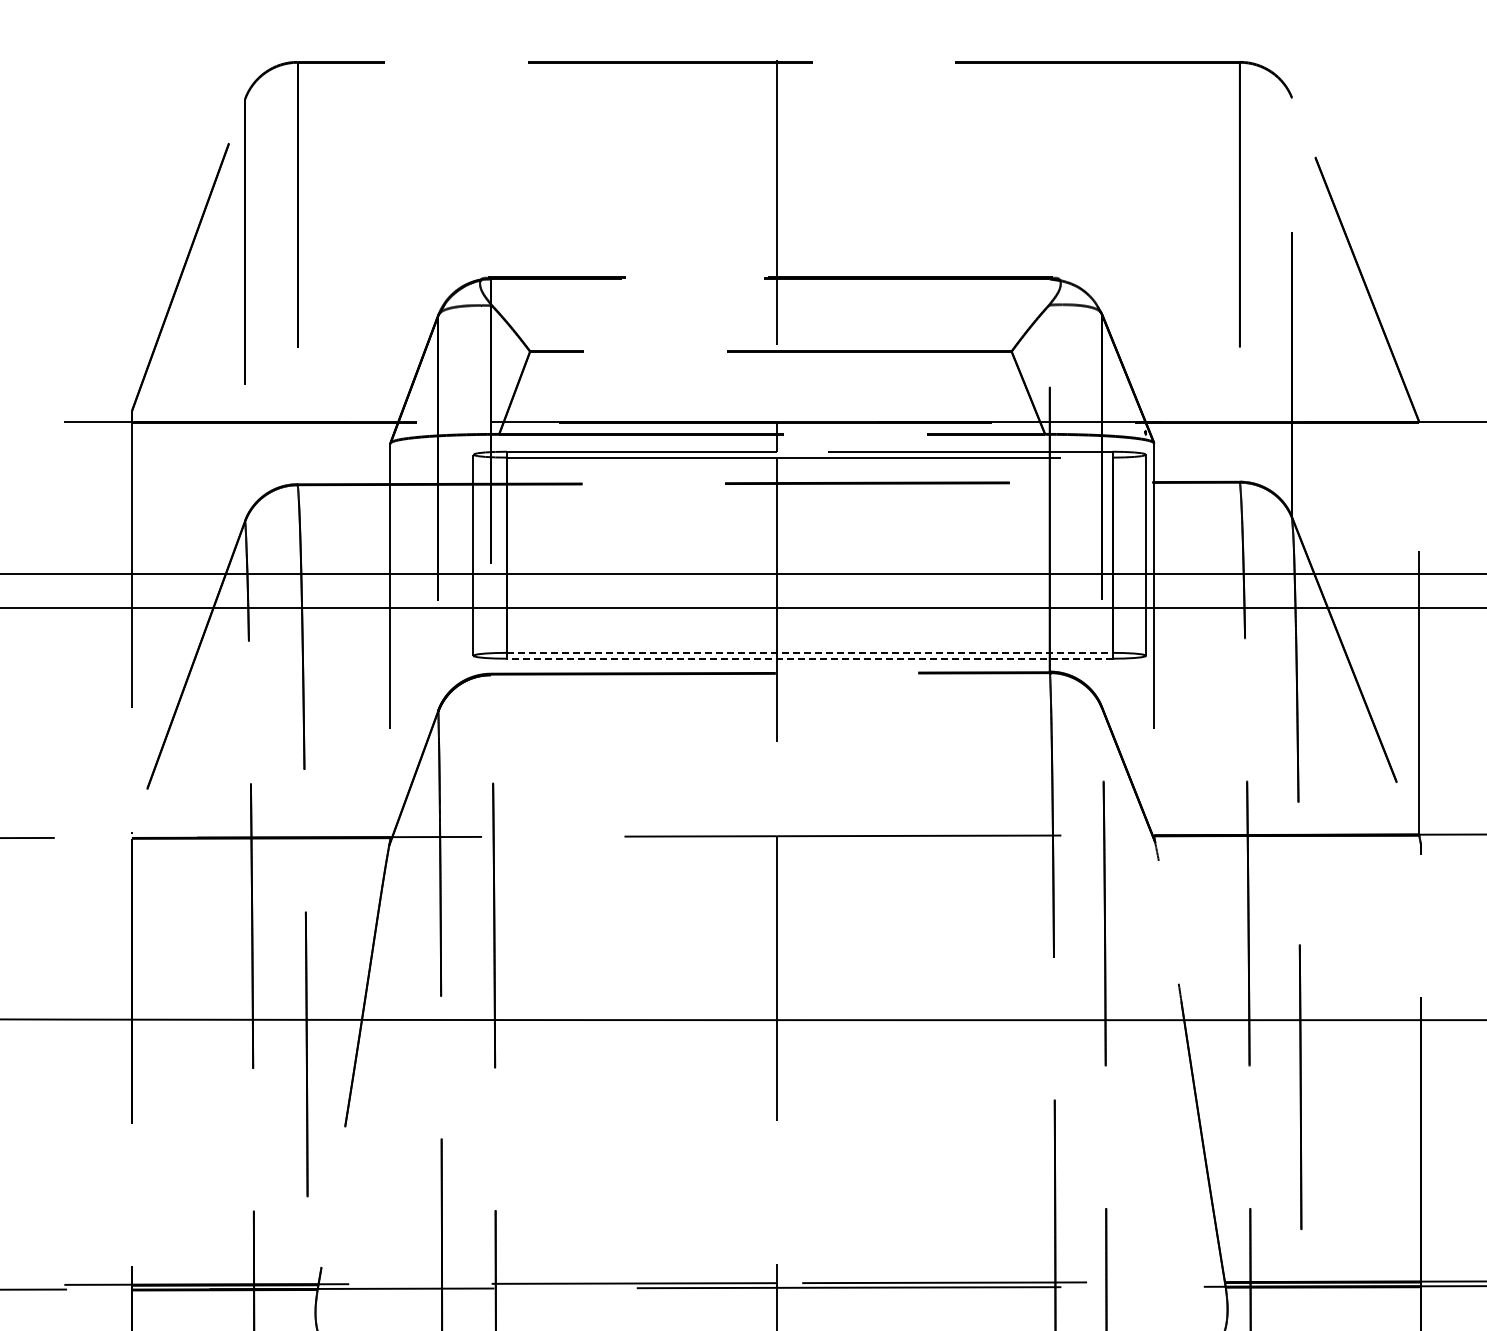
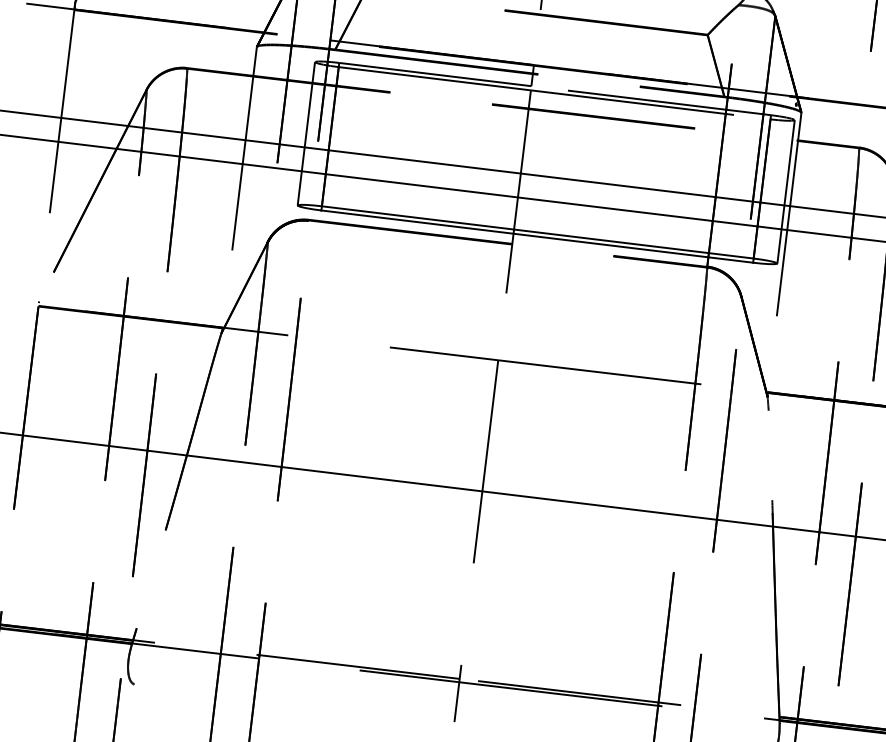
line: (809, 652) -> (537, 232), dashed -> solid
line: (809, 658) -> (537, 236), dashed -> solid

